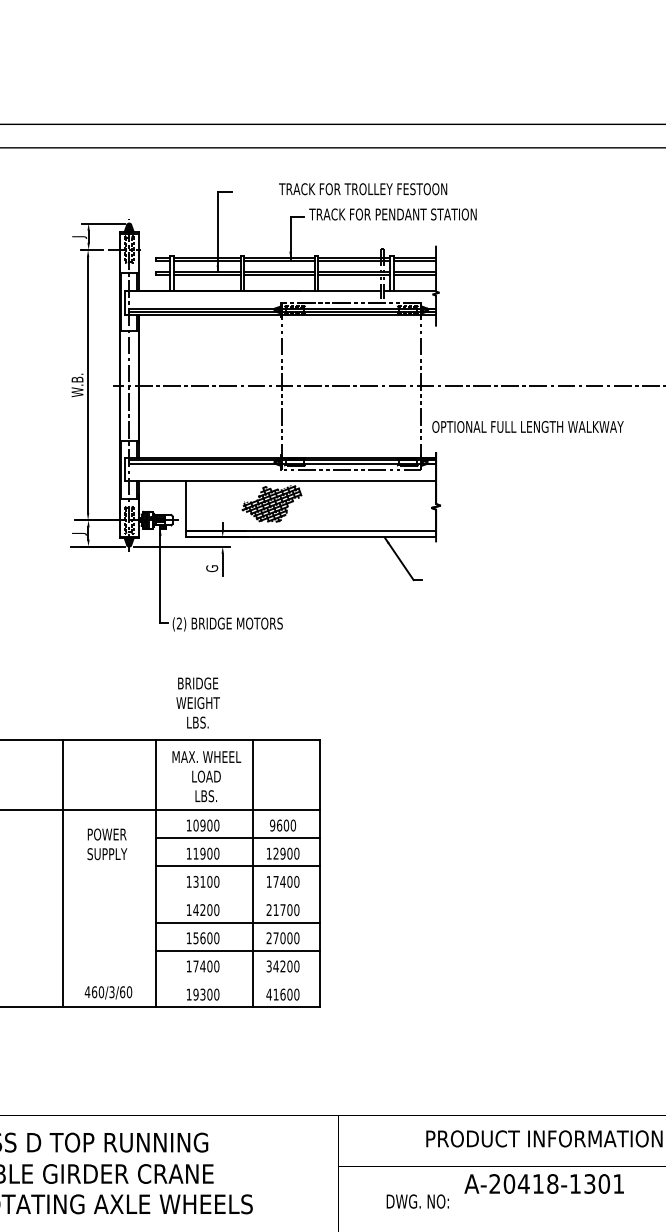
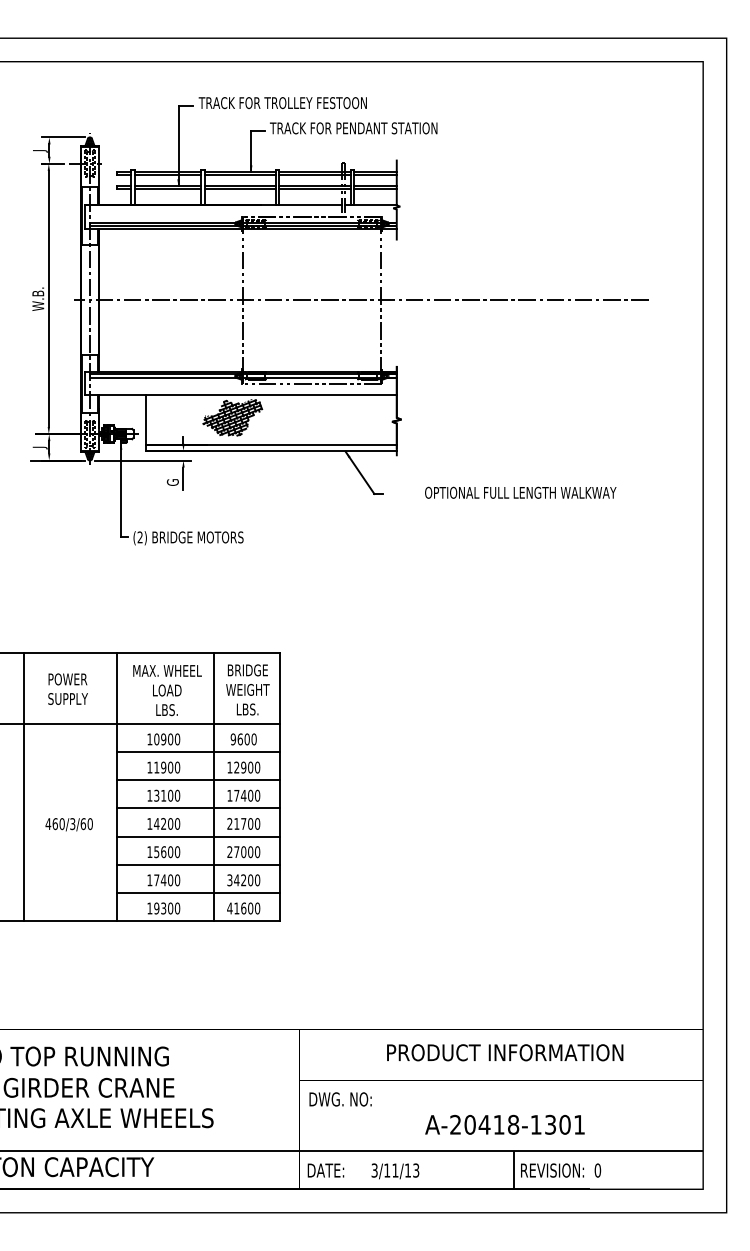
text: (362, 189) -> (282, 103), moved
text: (527, 426) -> (520, 492), moved
text: (197, 702) -> (247, 689), moved
text: (106, 843) -> (67, 688), moved
line: (237, 894) -> (198, 808), added
line: (237, 978) -> (198, 892), added
text: (107, 992) -> (68, 824), moved
text: (543, 1183) -> (504, 1124), moved
text: (417, 1201) -> (340, 1099), moved

